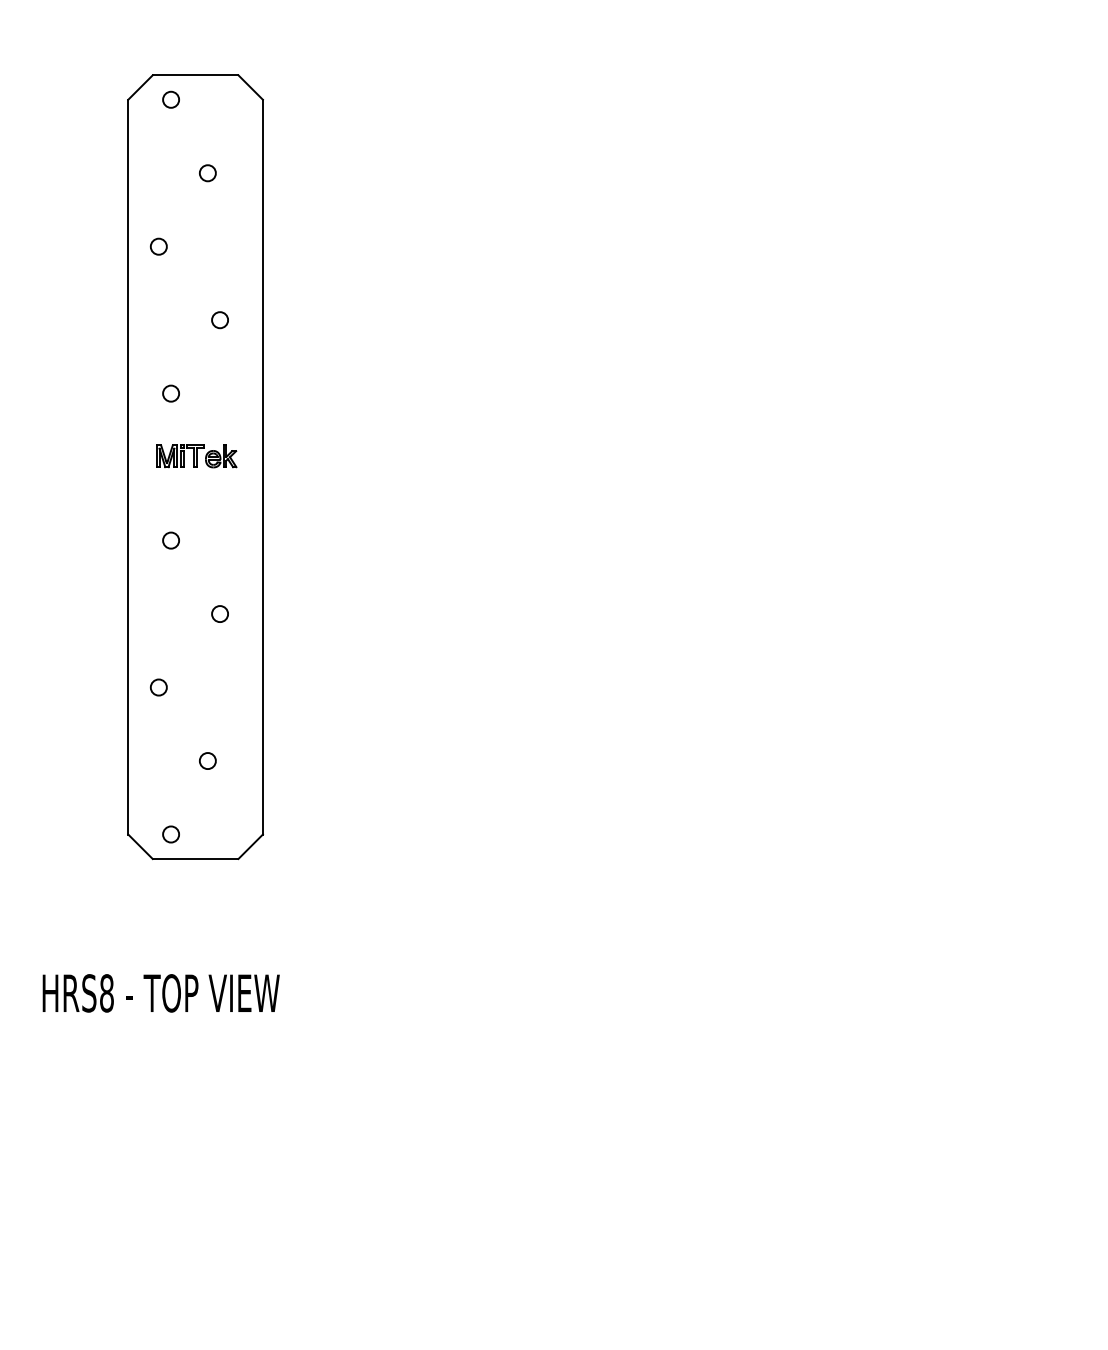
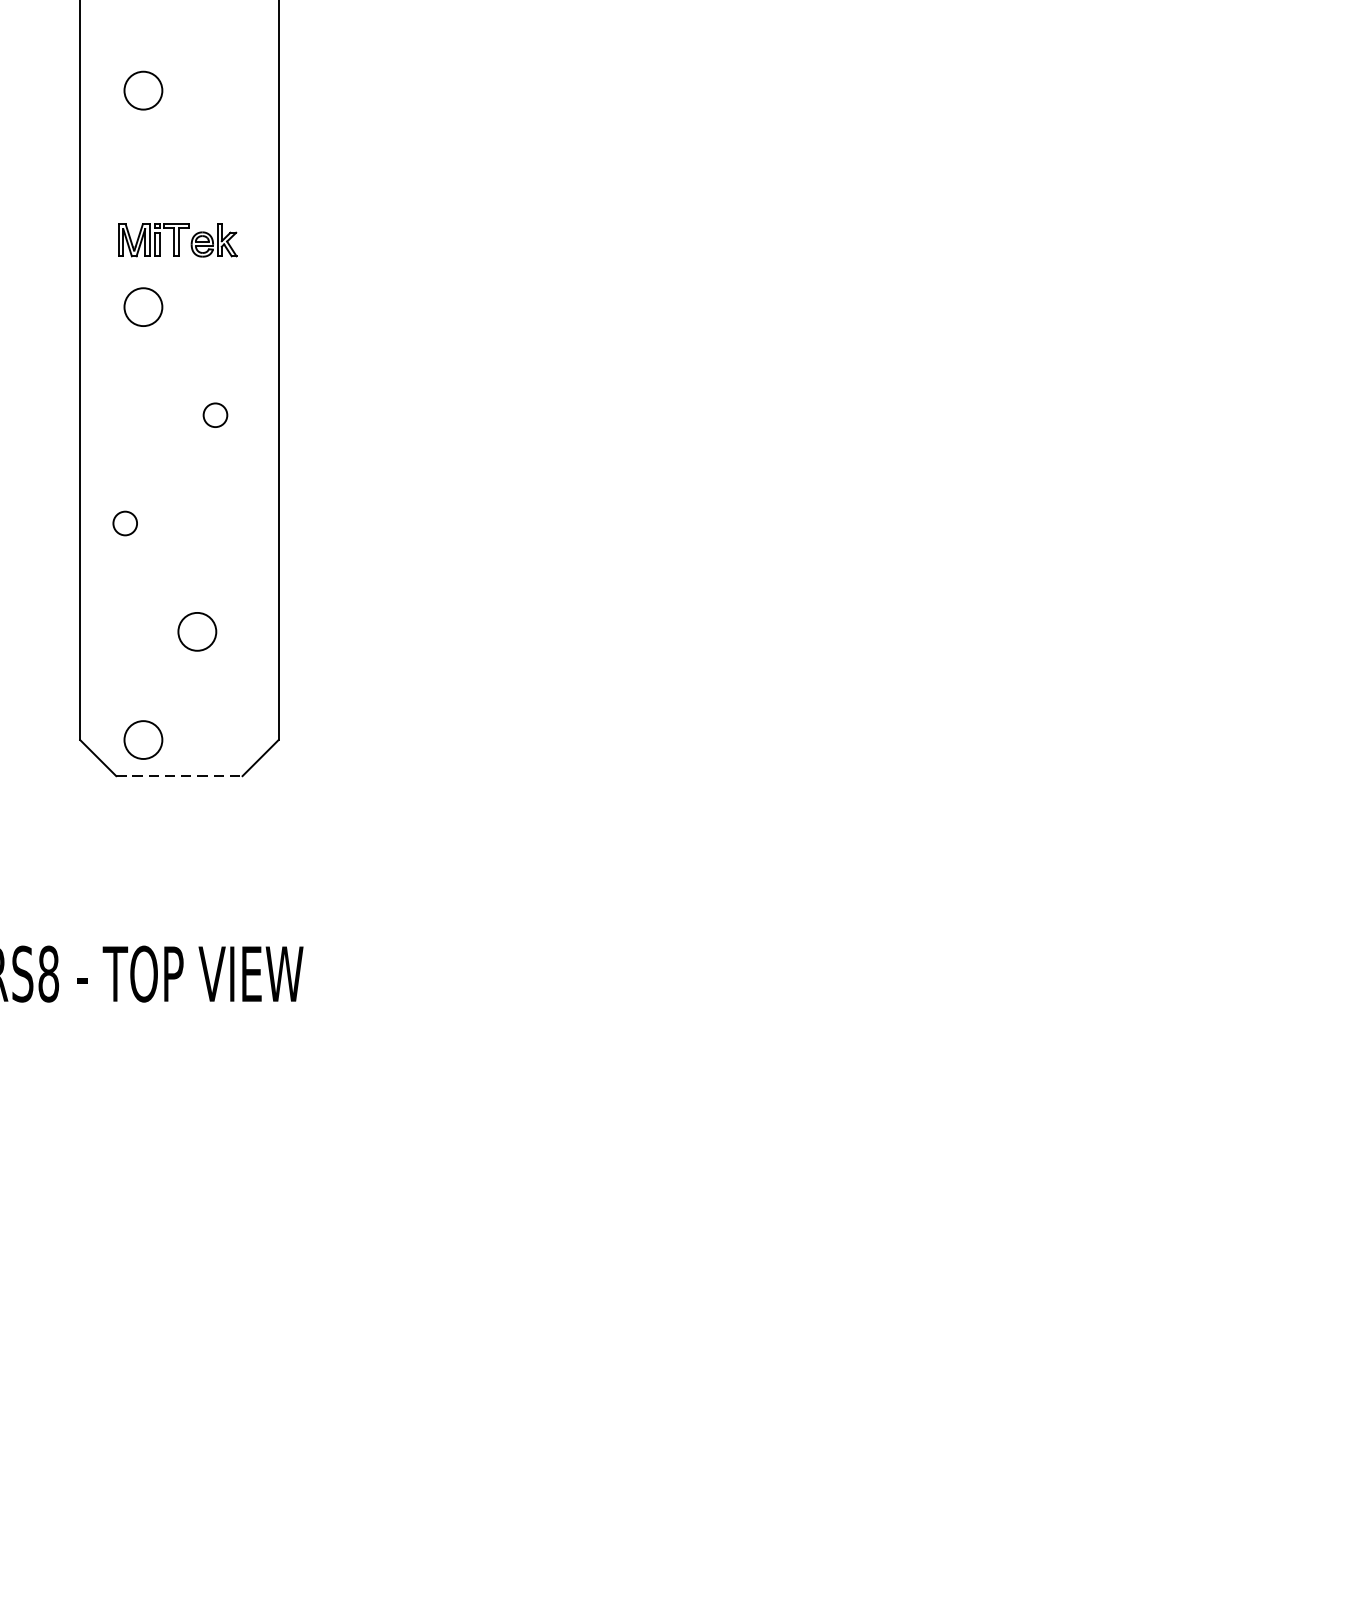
circle: (170, 393) -> (142, 90), size x1.6
part: (196, 456) -> (177, 240), moved
circle: (170, 540) -> (142, 306), size x1.6
circle: (207, 760) -> (196, 631), size x1.6
circle: (170, 834) -> (142, 740), size x1.6
line: (195, 859) -> (179, 776), solid -> dashed

